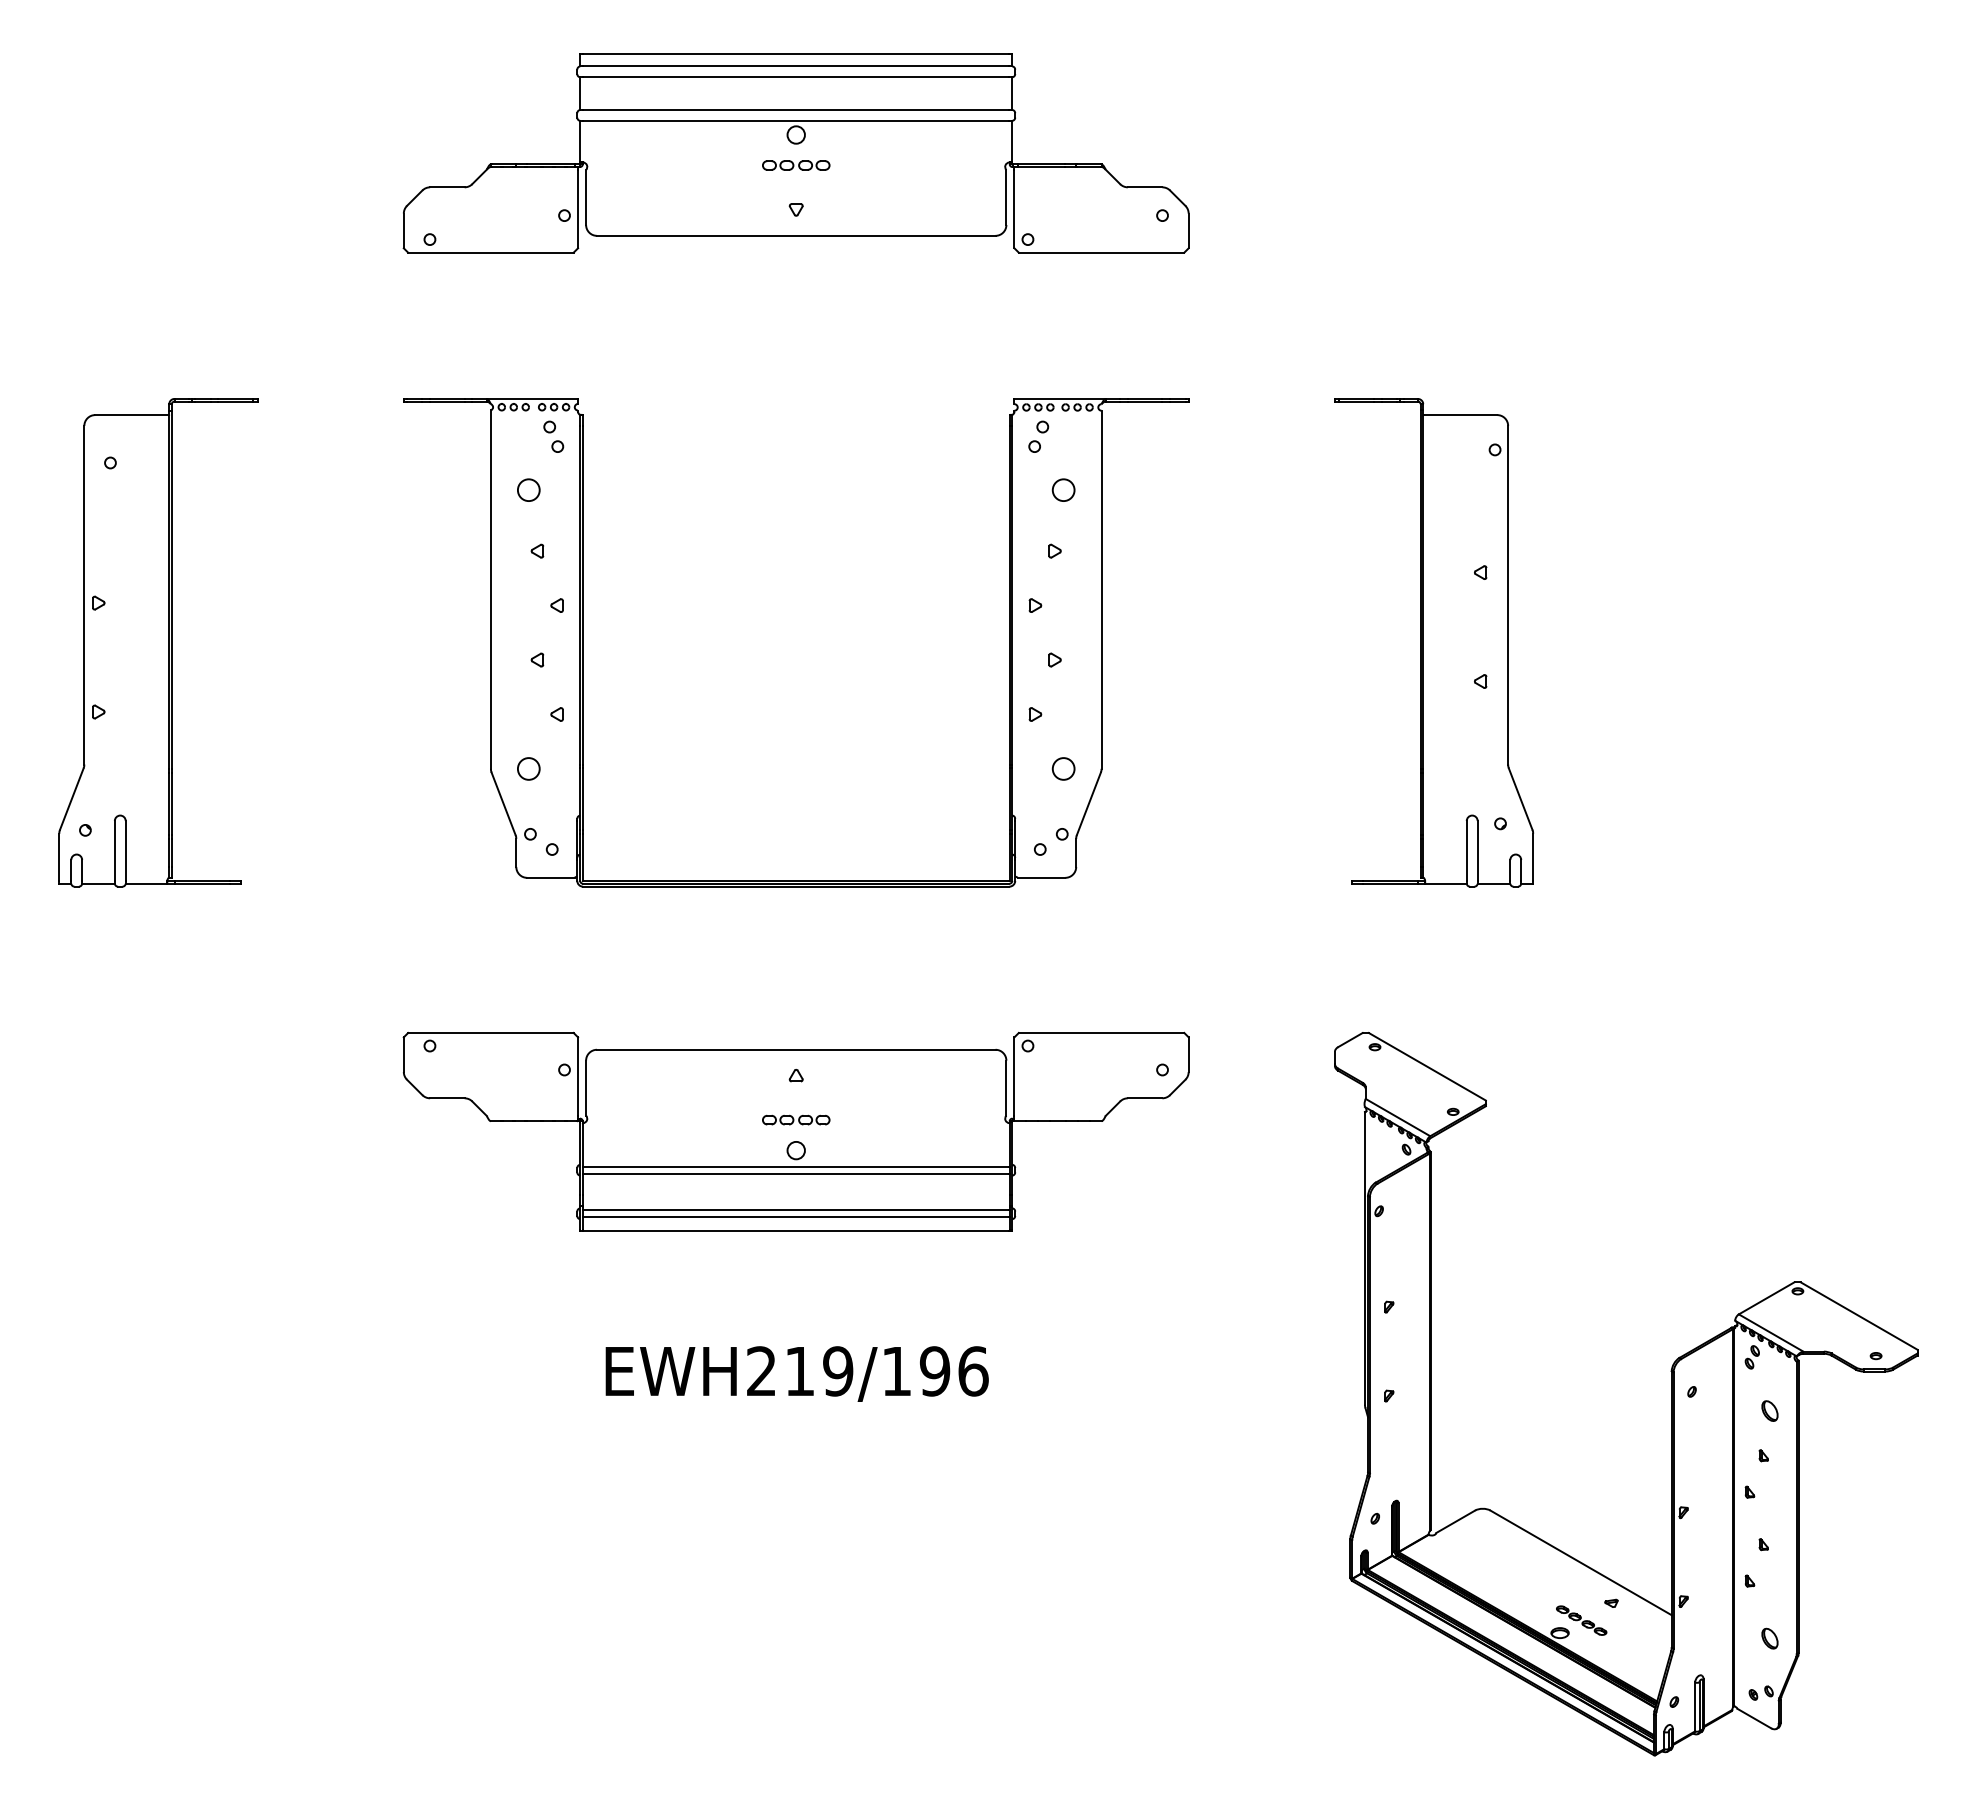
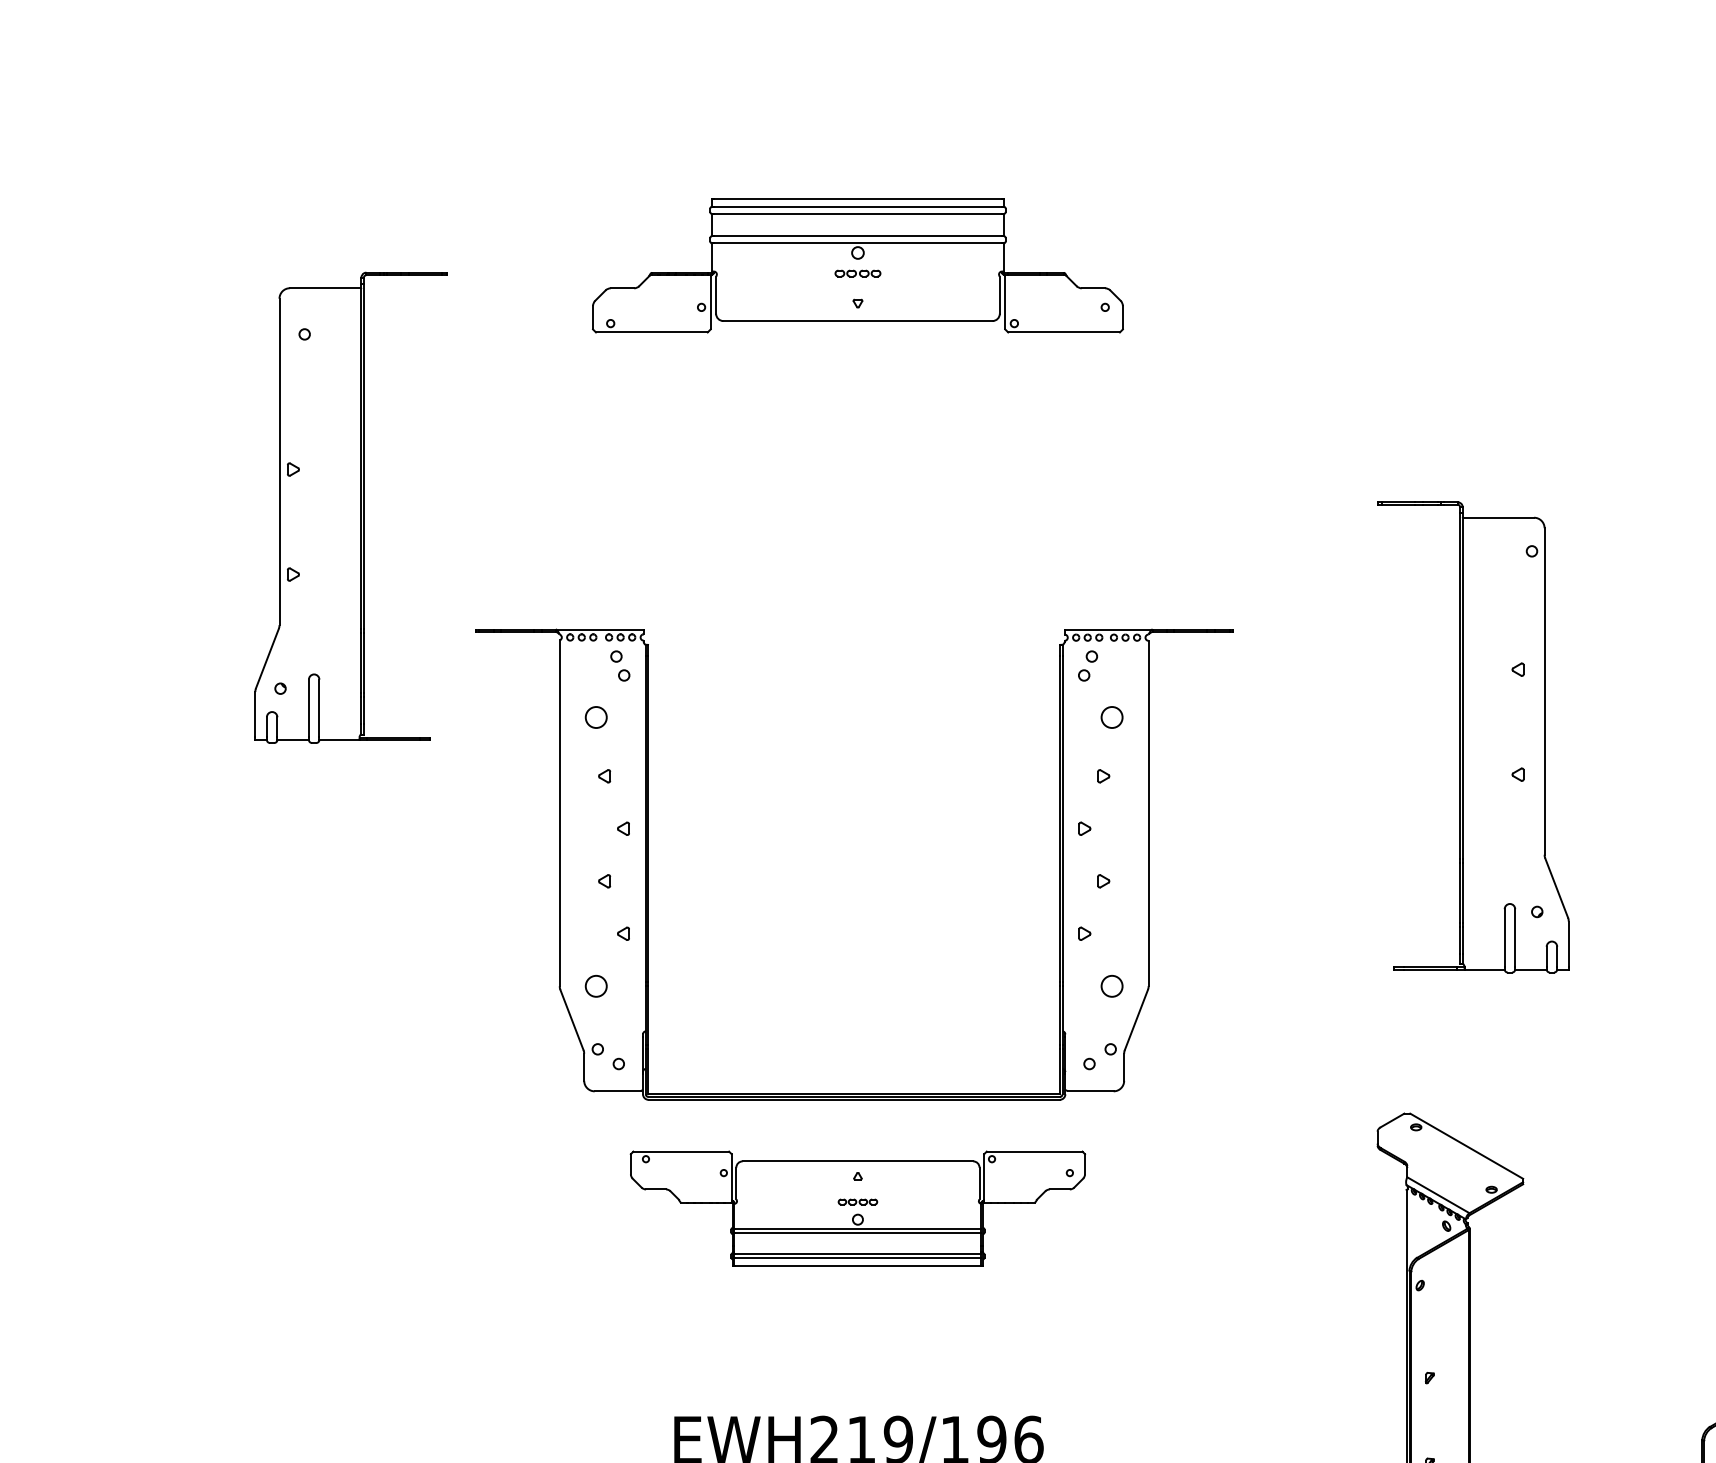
part: (795, 153) -> (857, 265), size x0.7
part: (158, 642) -> (351, 507), moved
part: (583, 642) -> (649, 864), moved
part: (795, 1131) -> (857, 1208), size x0.6

